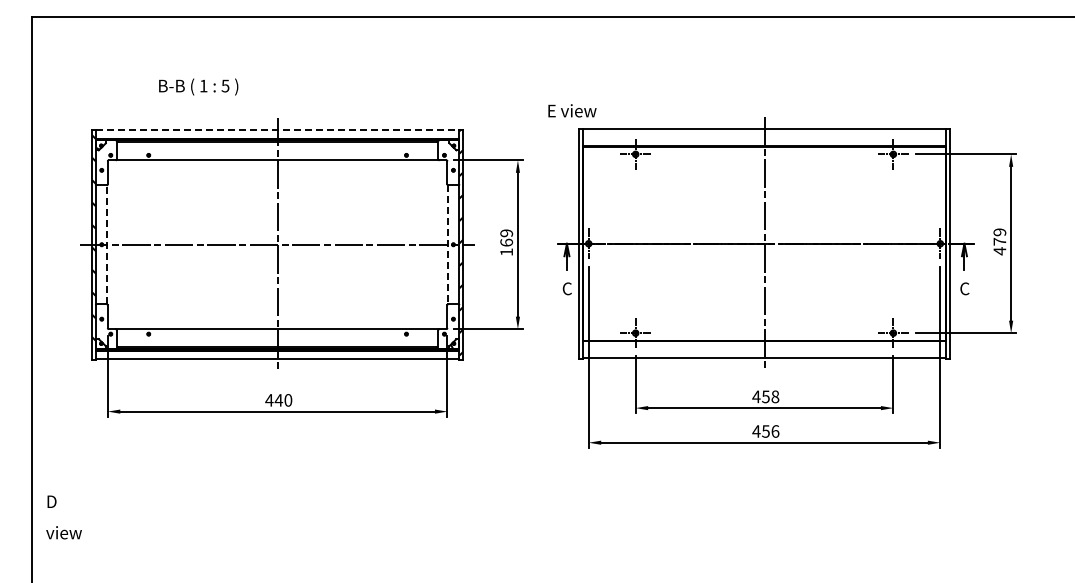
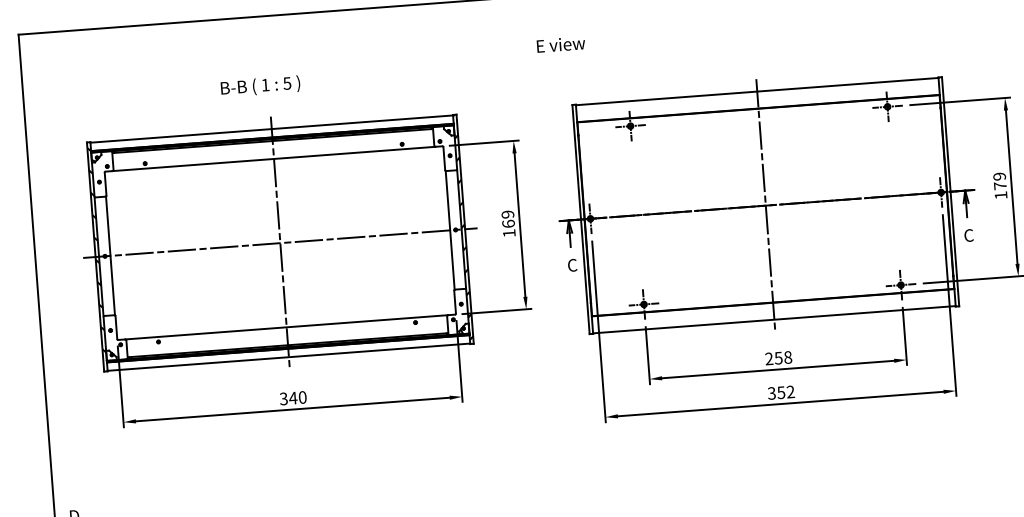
text: (198, 86) -> (260, 85), moved
text: (572, 110) -> (561, 44), moved
line: (277, 130) -> (271, 129), dashed -> solid
line: (107, 244) -> (110, 255), dashed -> solid
line: (447, 244) -> (449, 230), dashed -> solid
text: (999, 251) -> (1000, 195), 479 -> 179
text: (756, 396) -> (769, 358), 458 -> 258
text: (269, 400) -> (283, 399), 440 -> 340
text: (765, 431) -> (780, 392), 456 -> 352

